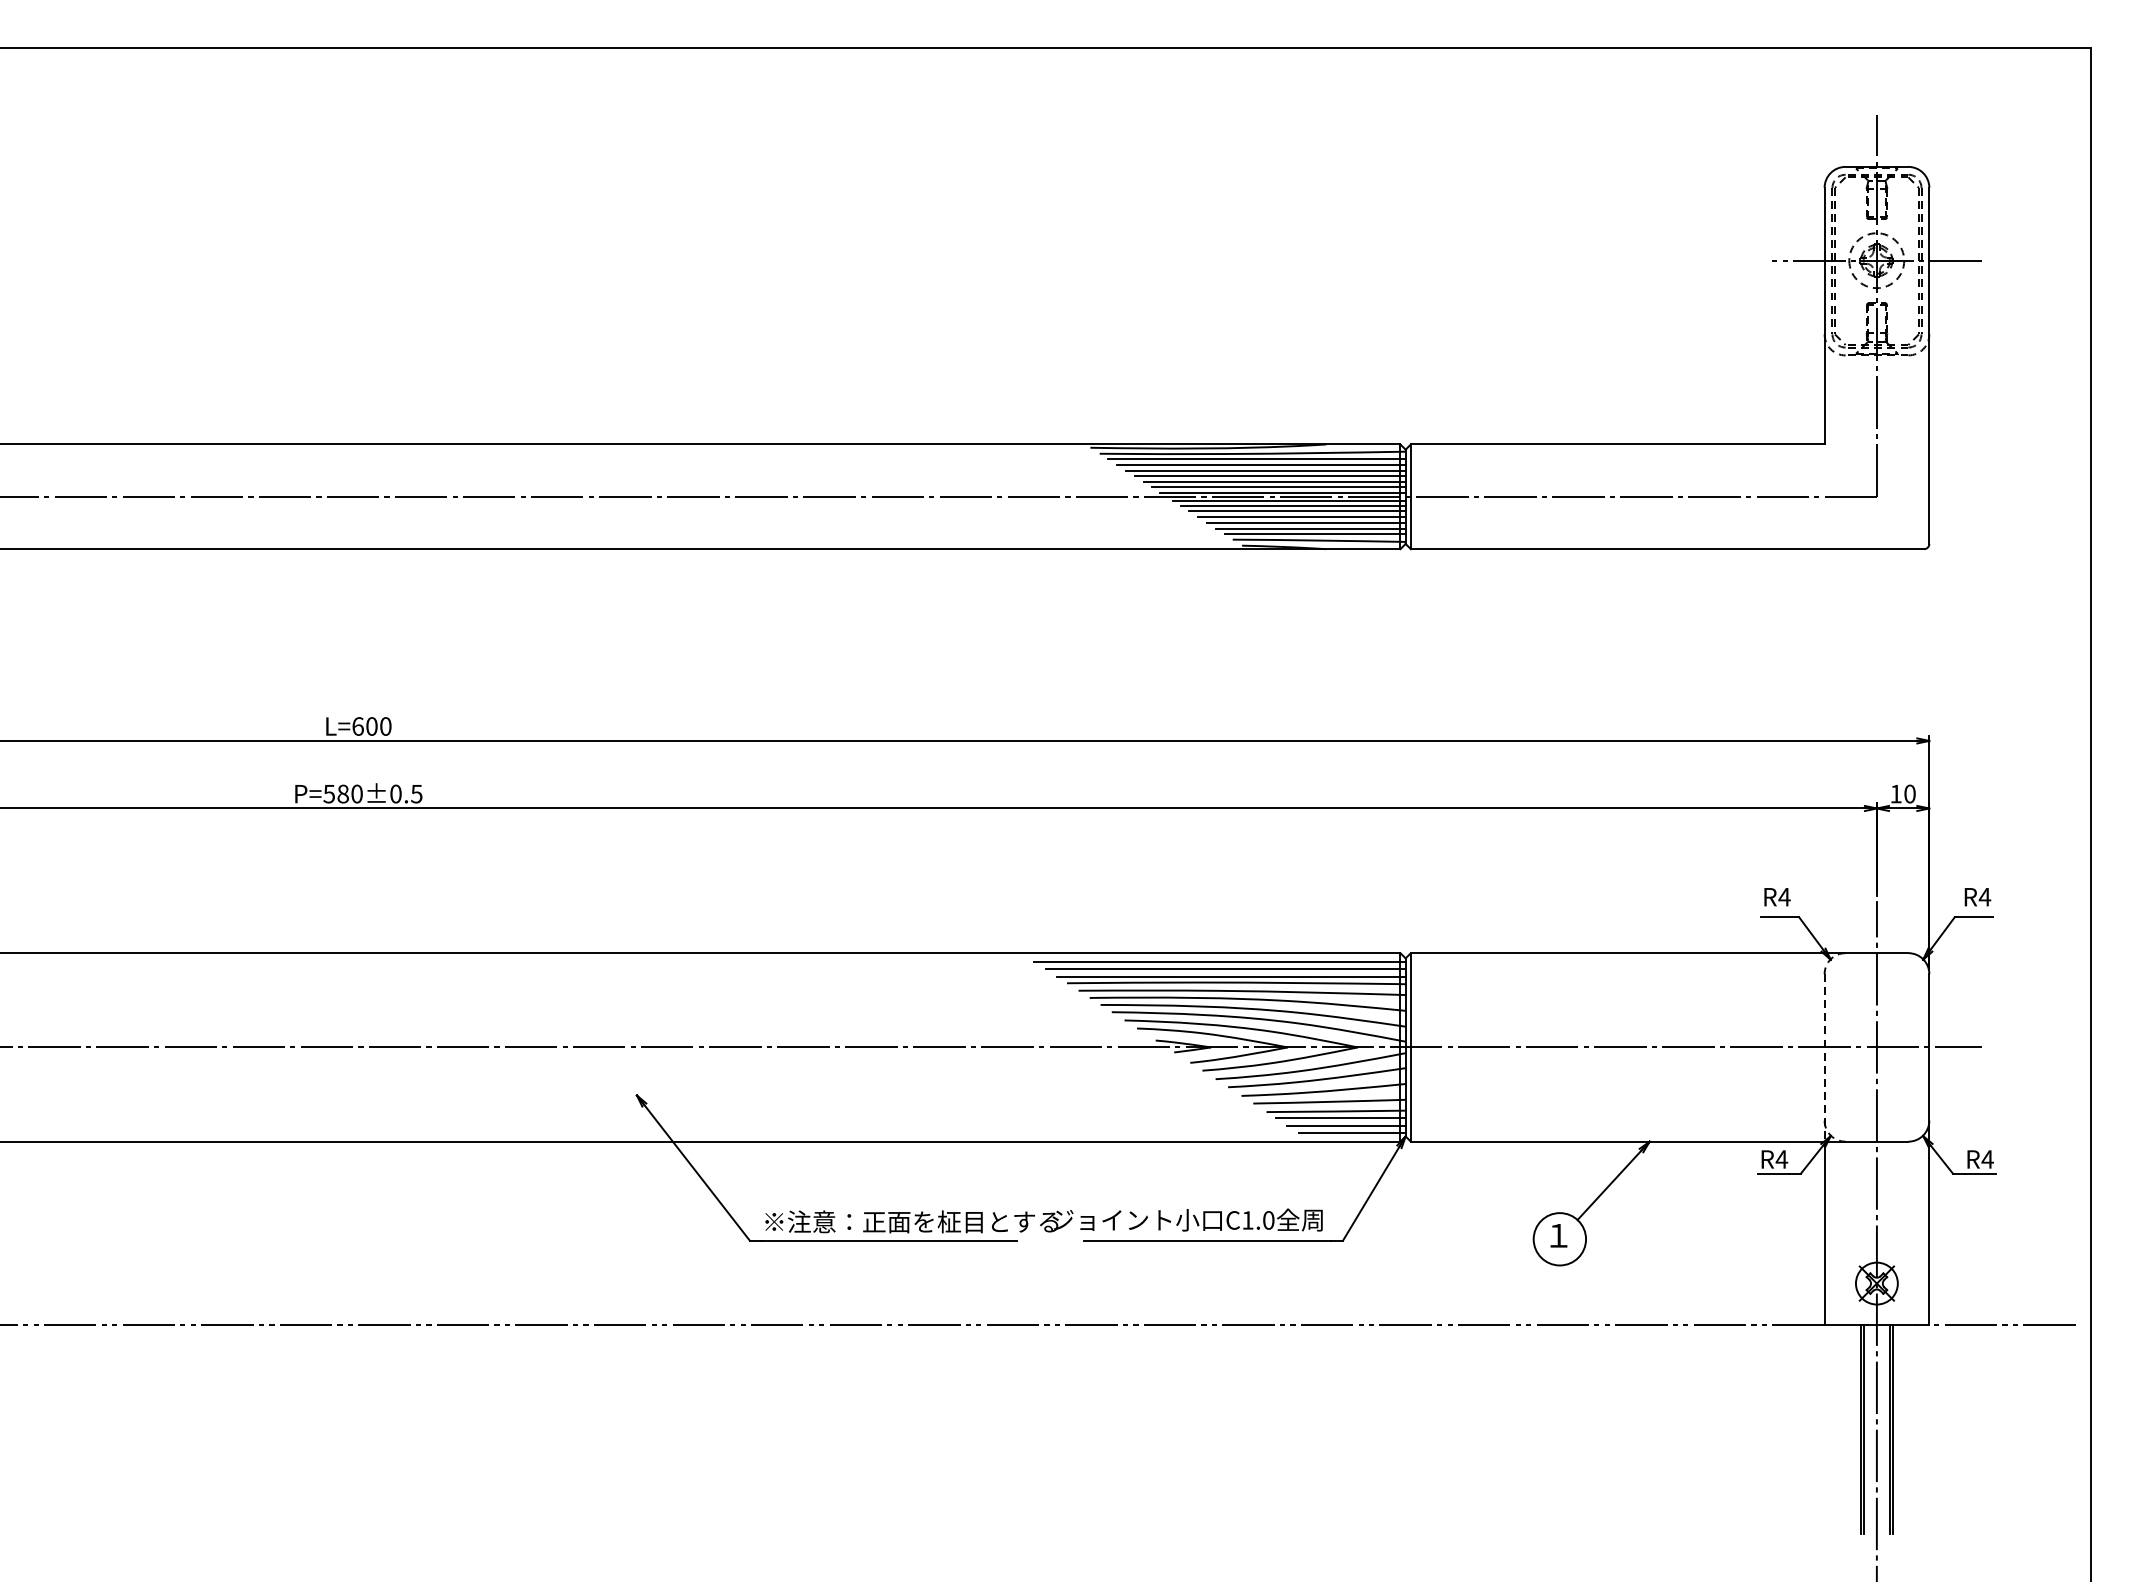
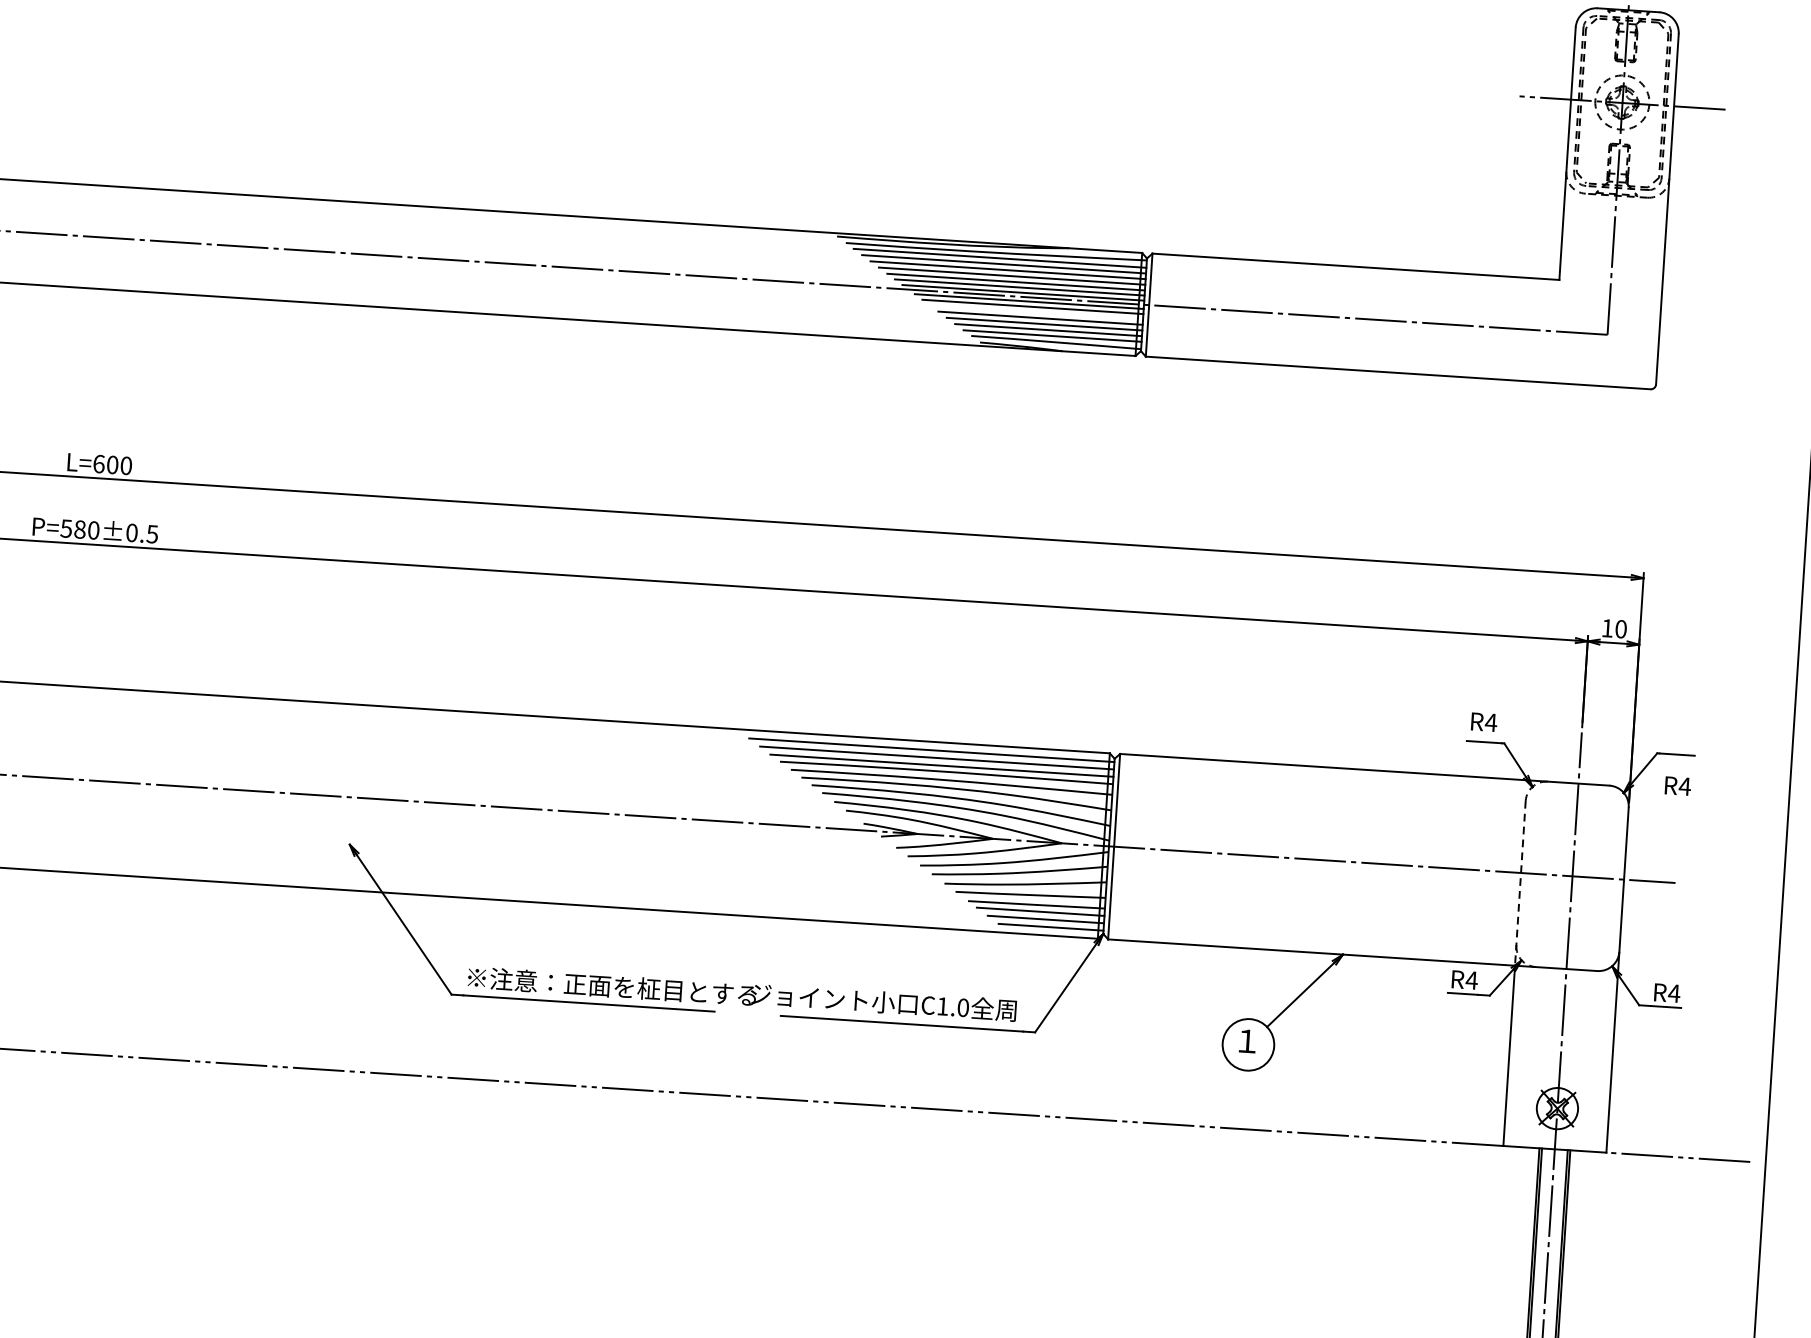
line: (1296, 511) -> (1035, 312), removed
text: (1977, 897) -> (1677, 786), moved

